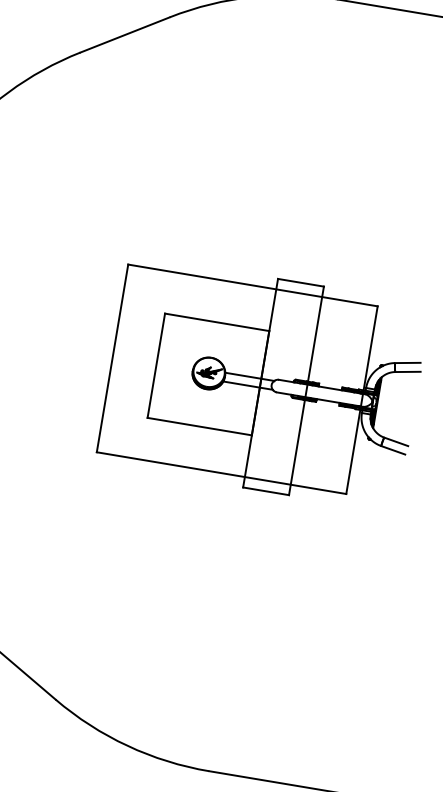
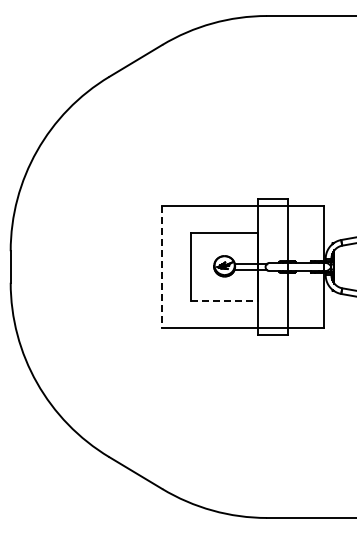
line: (113, 359) -> (162, 267), solid -> dashed
line: (199, 425) -> (224, 300), solid -> dashed

